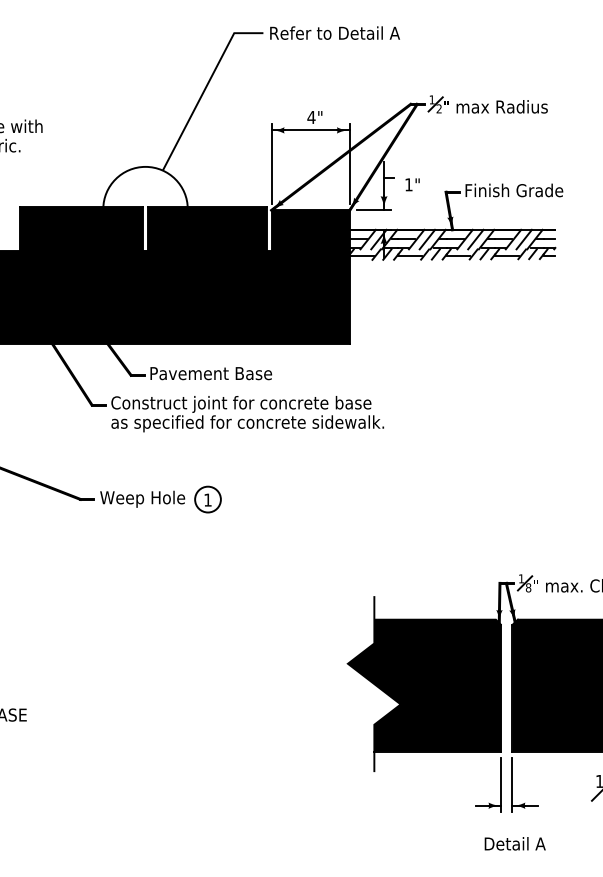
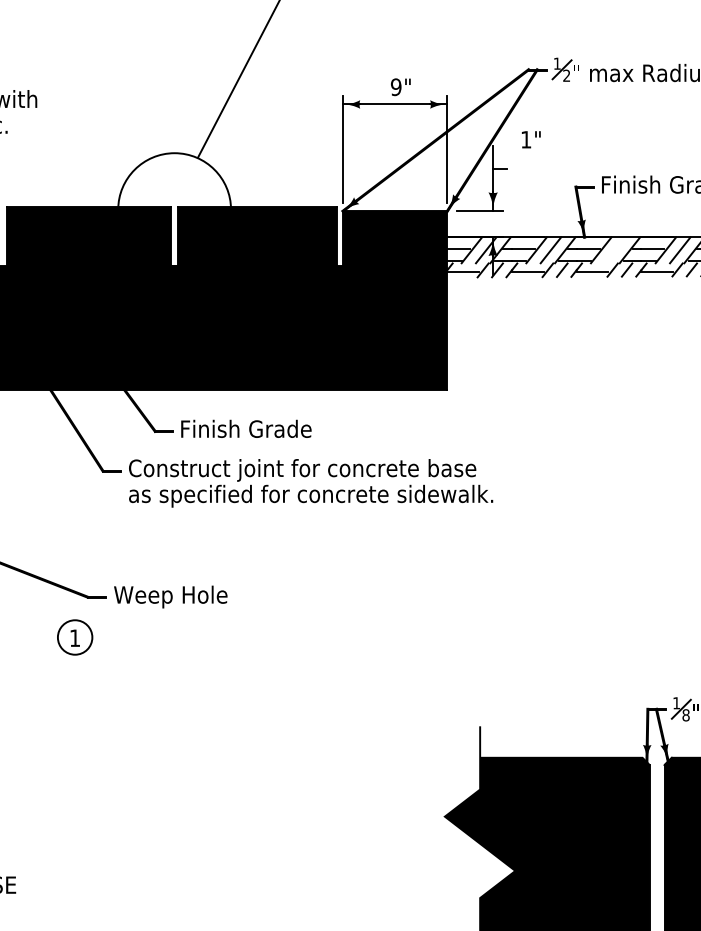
text: (311, 117) -> (396, 87), 4" -> 9"
text: (412, 184) -> (531, 139), moved
line: (475, 239) -> (615, 250), removed
text: (212, 373) -> (264, 429), Pavement Base -> Finish Grade
part: (207, 499) -> (74, 637), moved

